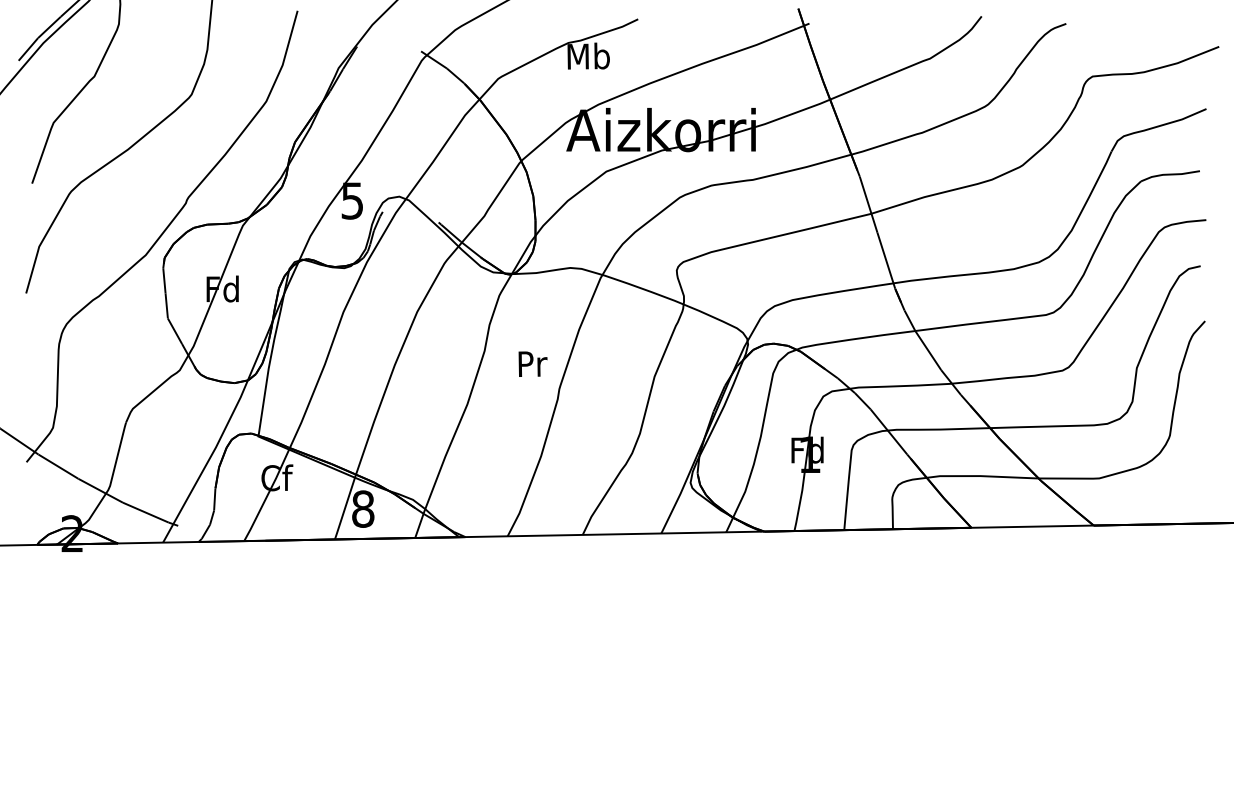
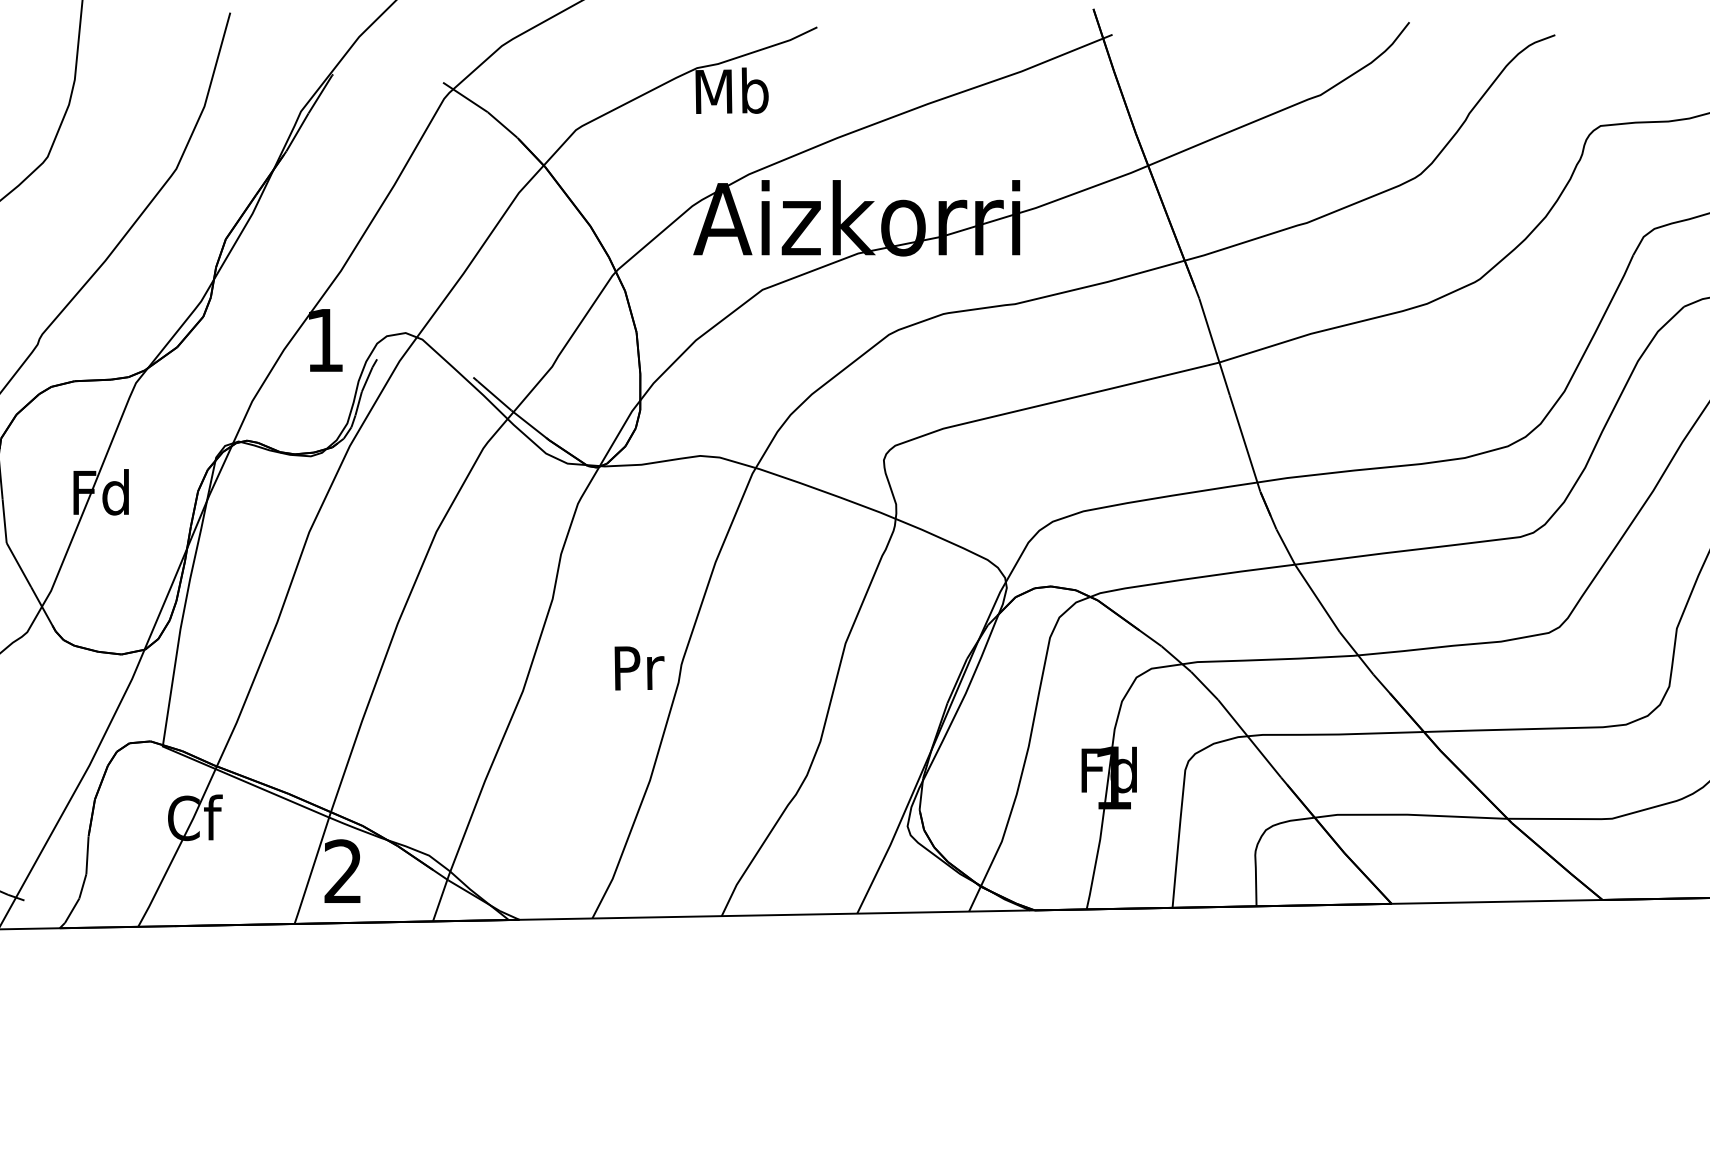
text: (351, 200) -> (323, 339), 5 -> 1
text: (532, 363) -> (638, 667), moved
text: (363, 508) -> (343, 870), 8 -> 2

